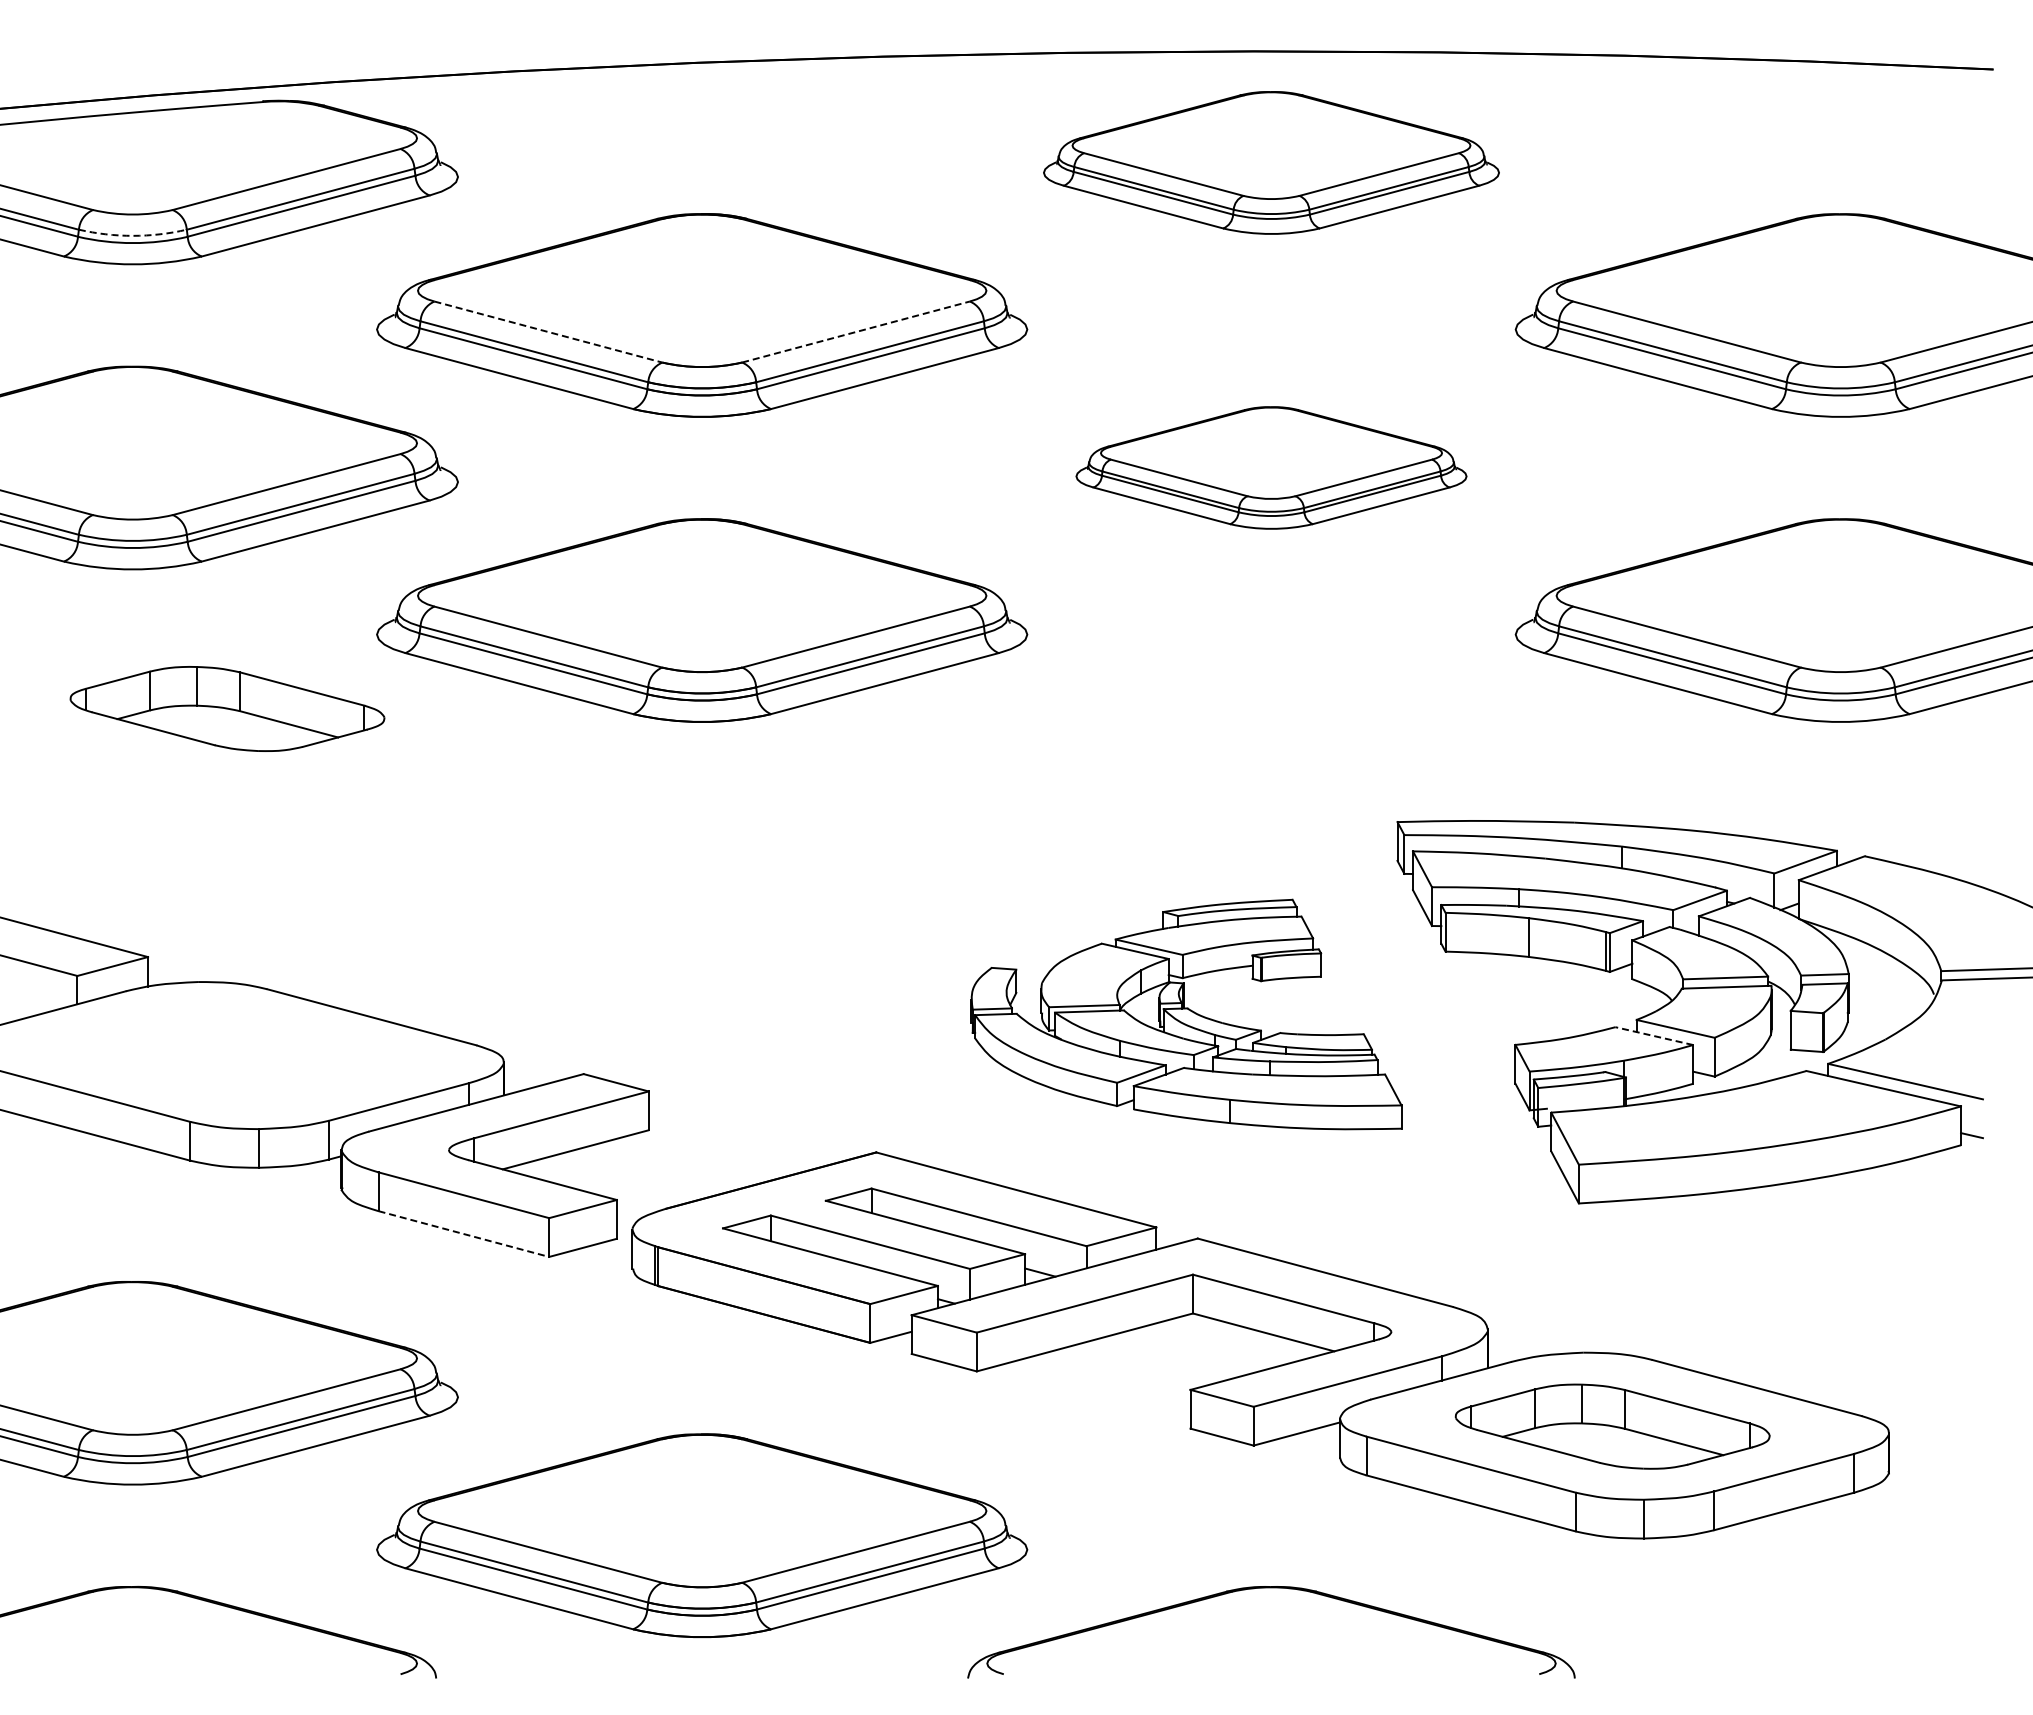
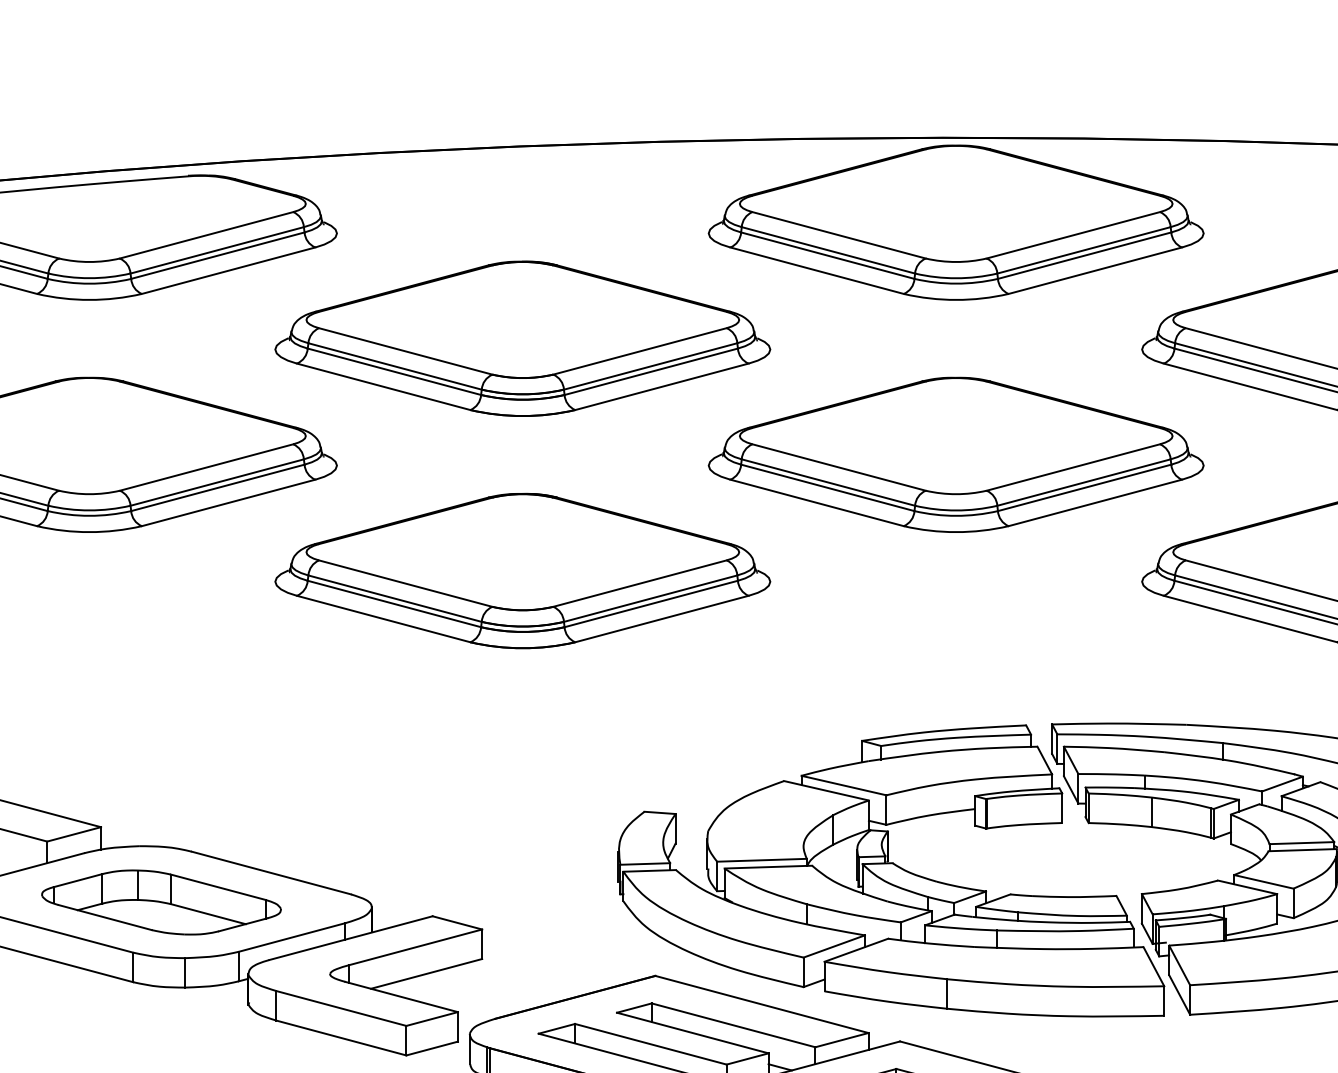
part: (1271, 162) -> (956, 222), size x1.43
arc: (132, 235) -> (89, 277), dashed -> solid
line: (548, 332) -> (405, 351), dashed -> solid
line: (856, 332) -> (640, 351), dashed -> solid
part: (1271, 467) -> (956, 454), size x1.67
part: (227, 708) -> (161, 902), moved
part: (1186, 1014) -> (891, 870), size x1.67
line: (1654, 1036) -> (1247, 887), dashed -> solid
line: (464, 1234) -> (341, 1038), dashed -> solid

